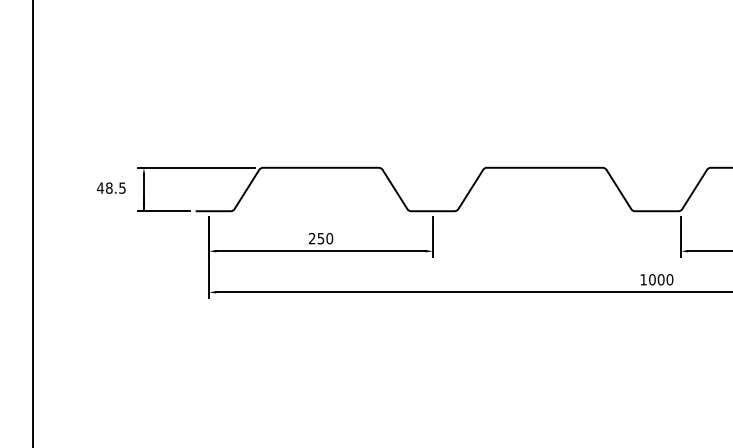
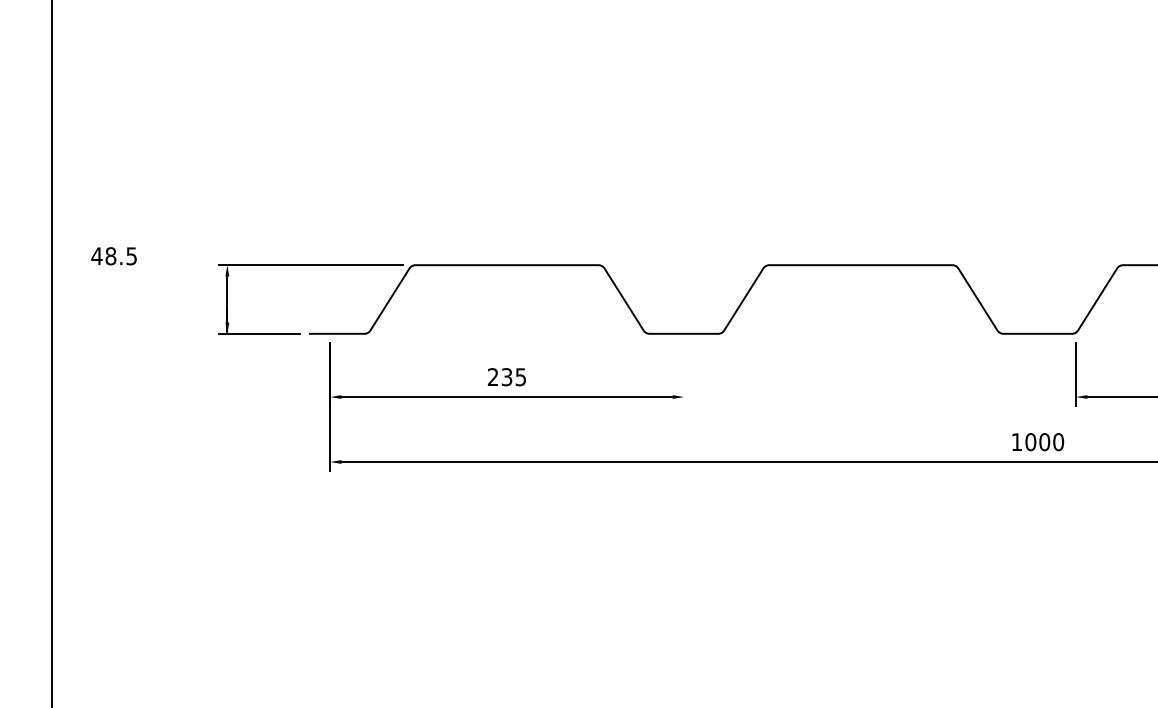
text: (110, 187) -> (112, 255), moved
line: (432, 236) -> (683, 373), removed
text: (325, 238) -> (514, 376), 250 -> 235

